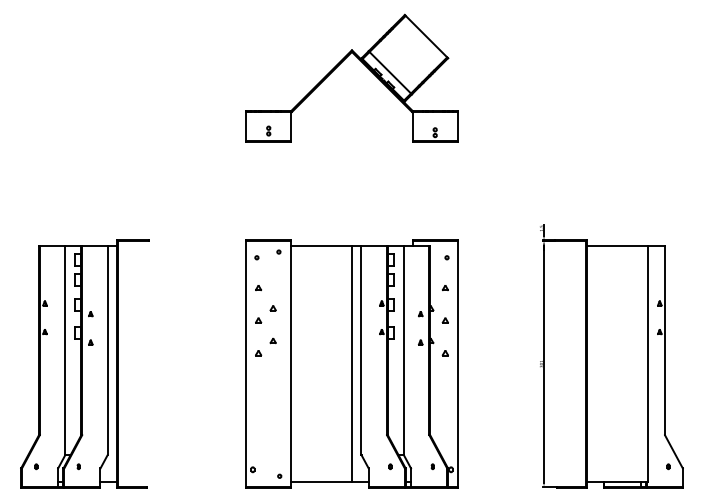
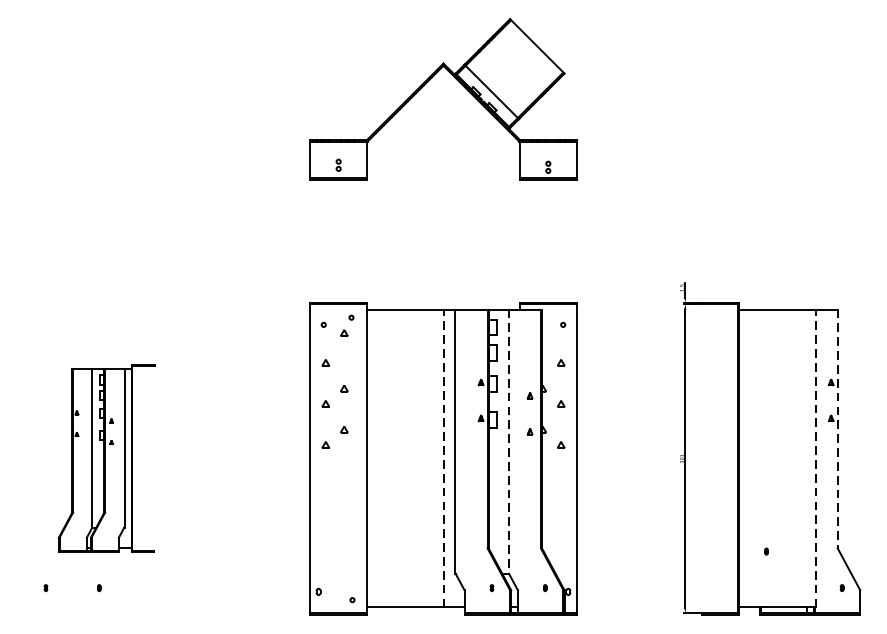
part: (272, 264) -> (343, 333), added
line: (665, 340) -> (838, 429), solid -> dashed
line: (404, 350) -> (509, 441), solid -> dashed
part: (84, 363) -> (106, 458), size x0.6
line: (351, 363) -> (442, 458), solid -> dashed
line: (647, 363) -> (815, 458), solid -> dashed
part: (608, 437) -> (766, 551), added

